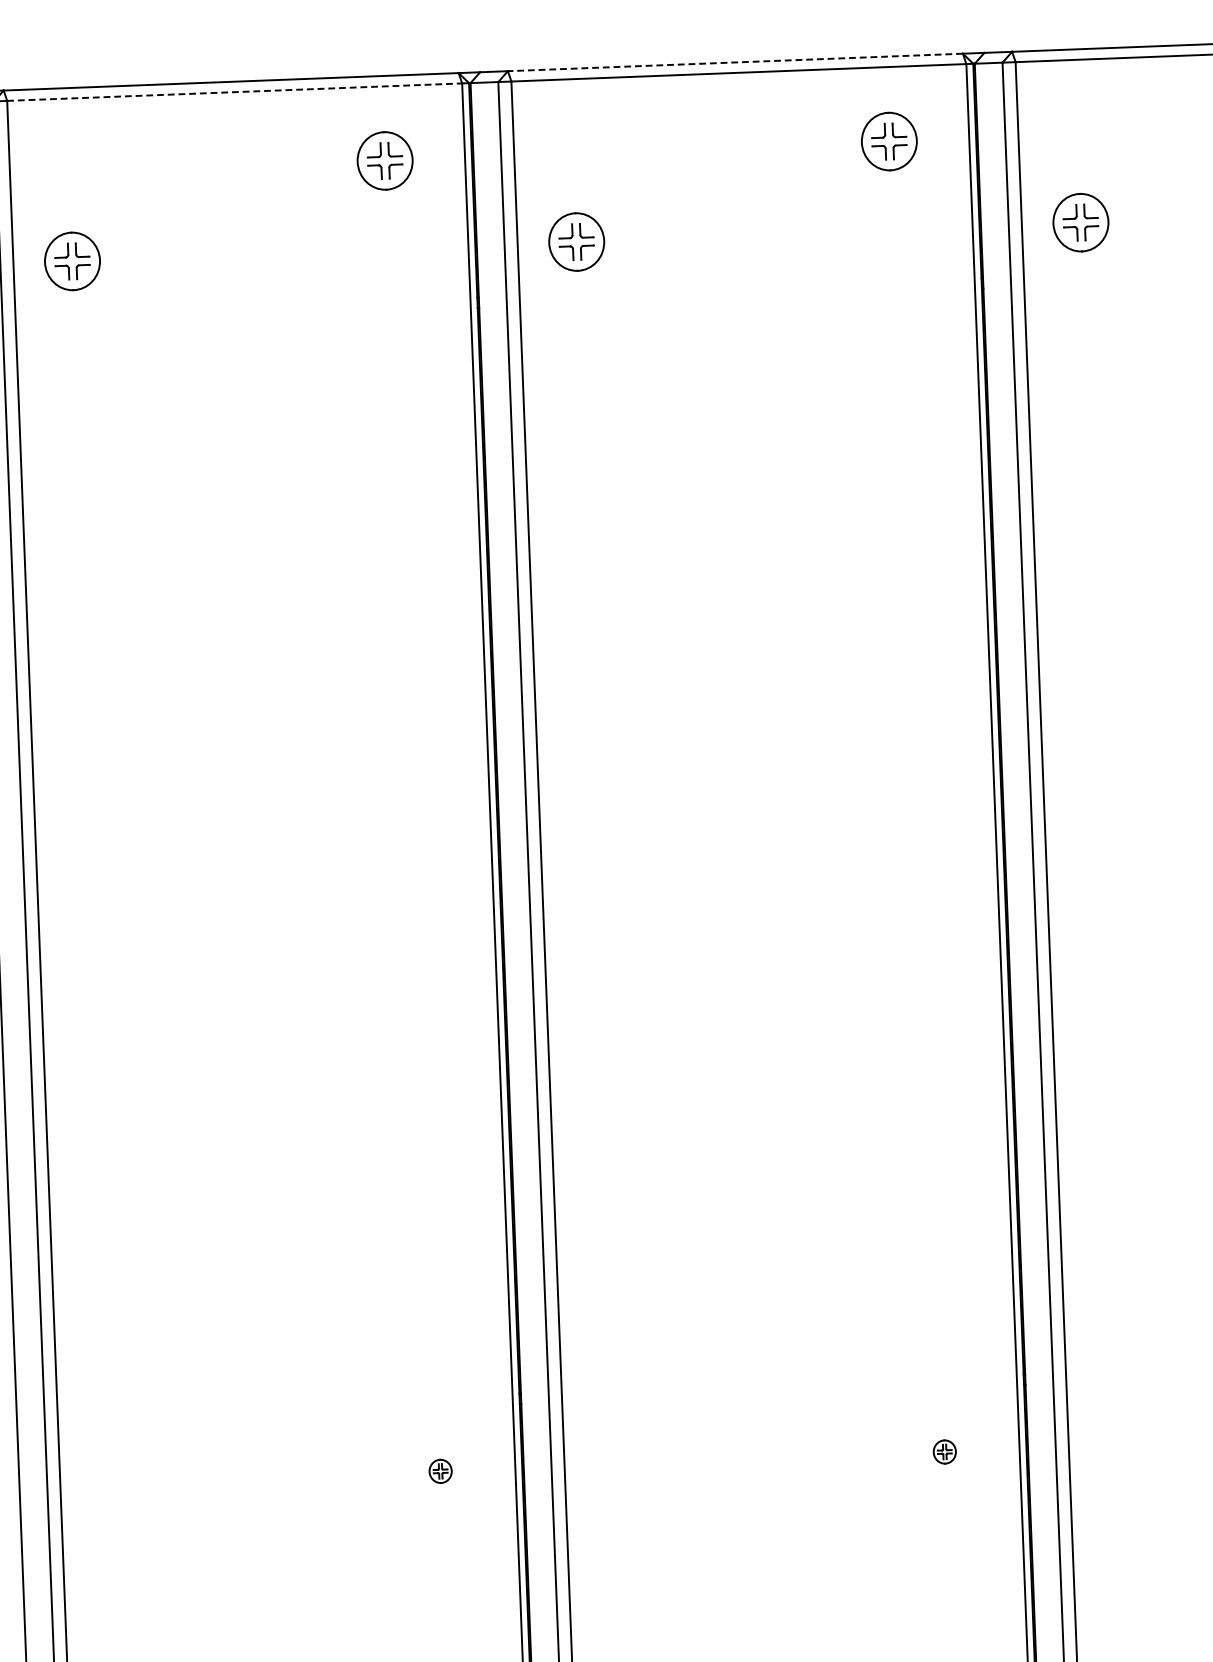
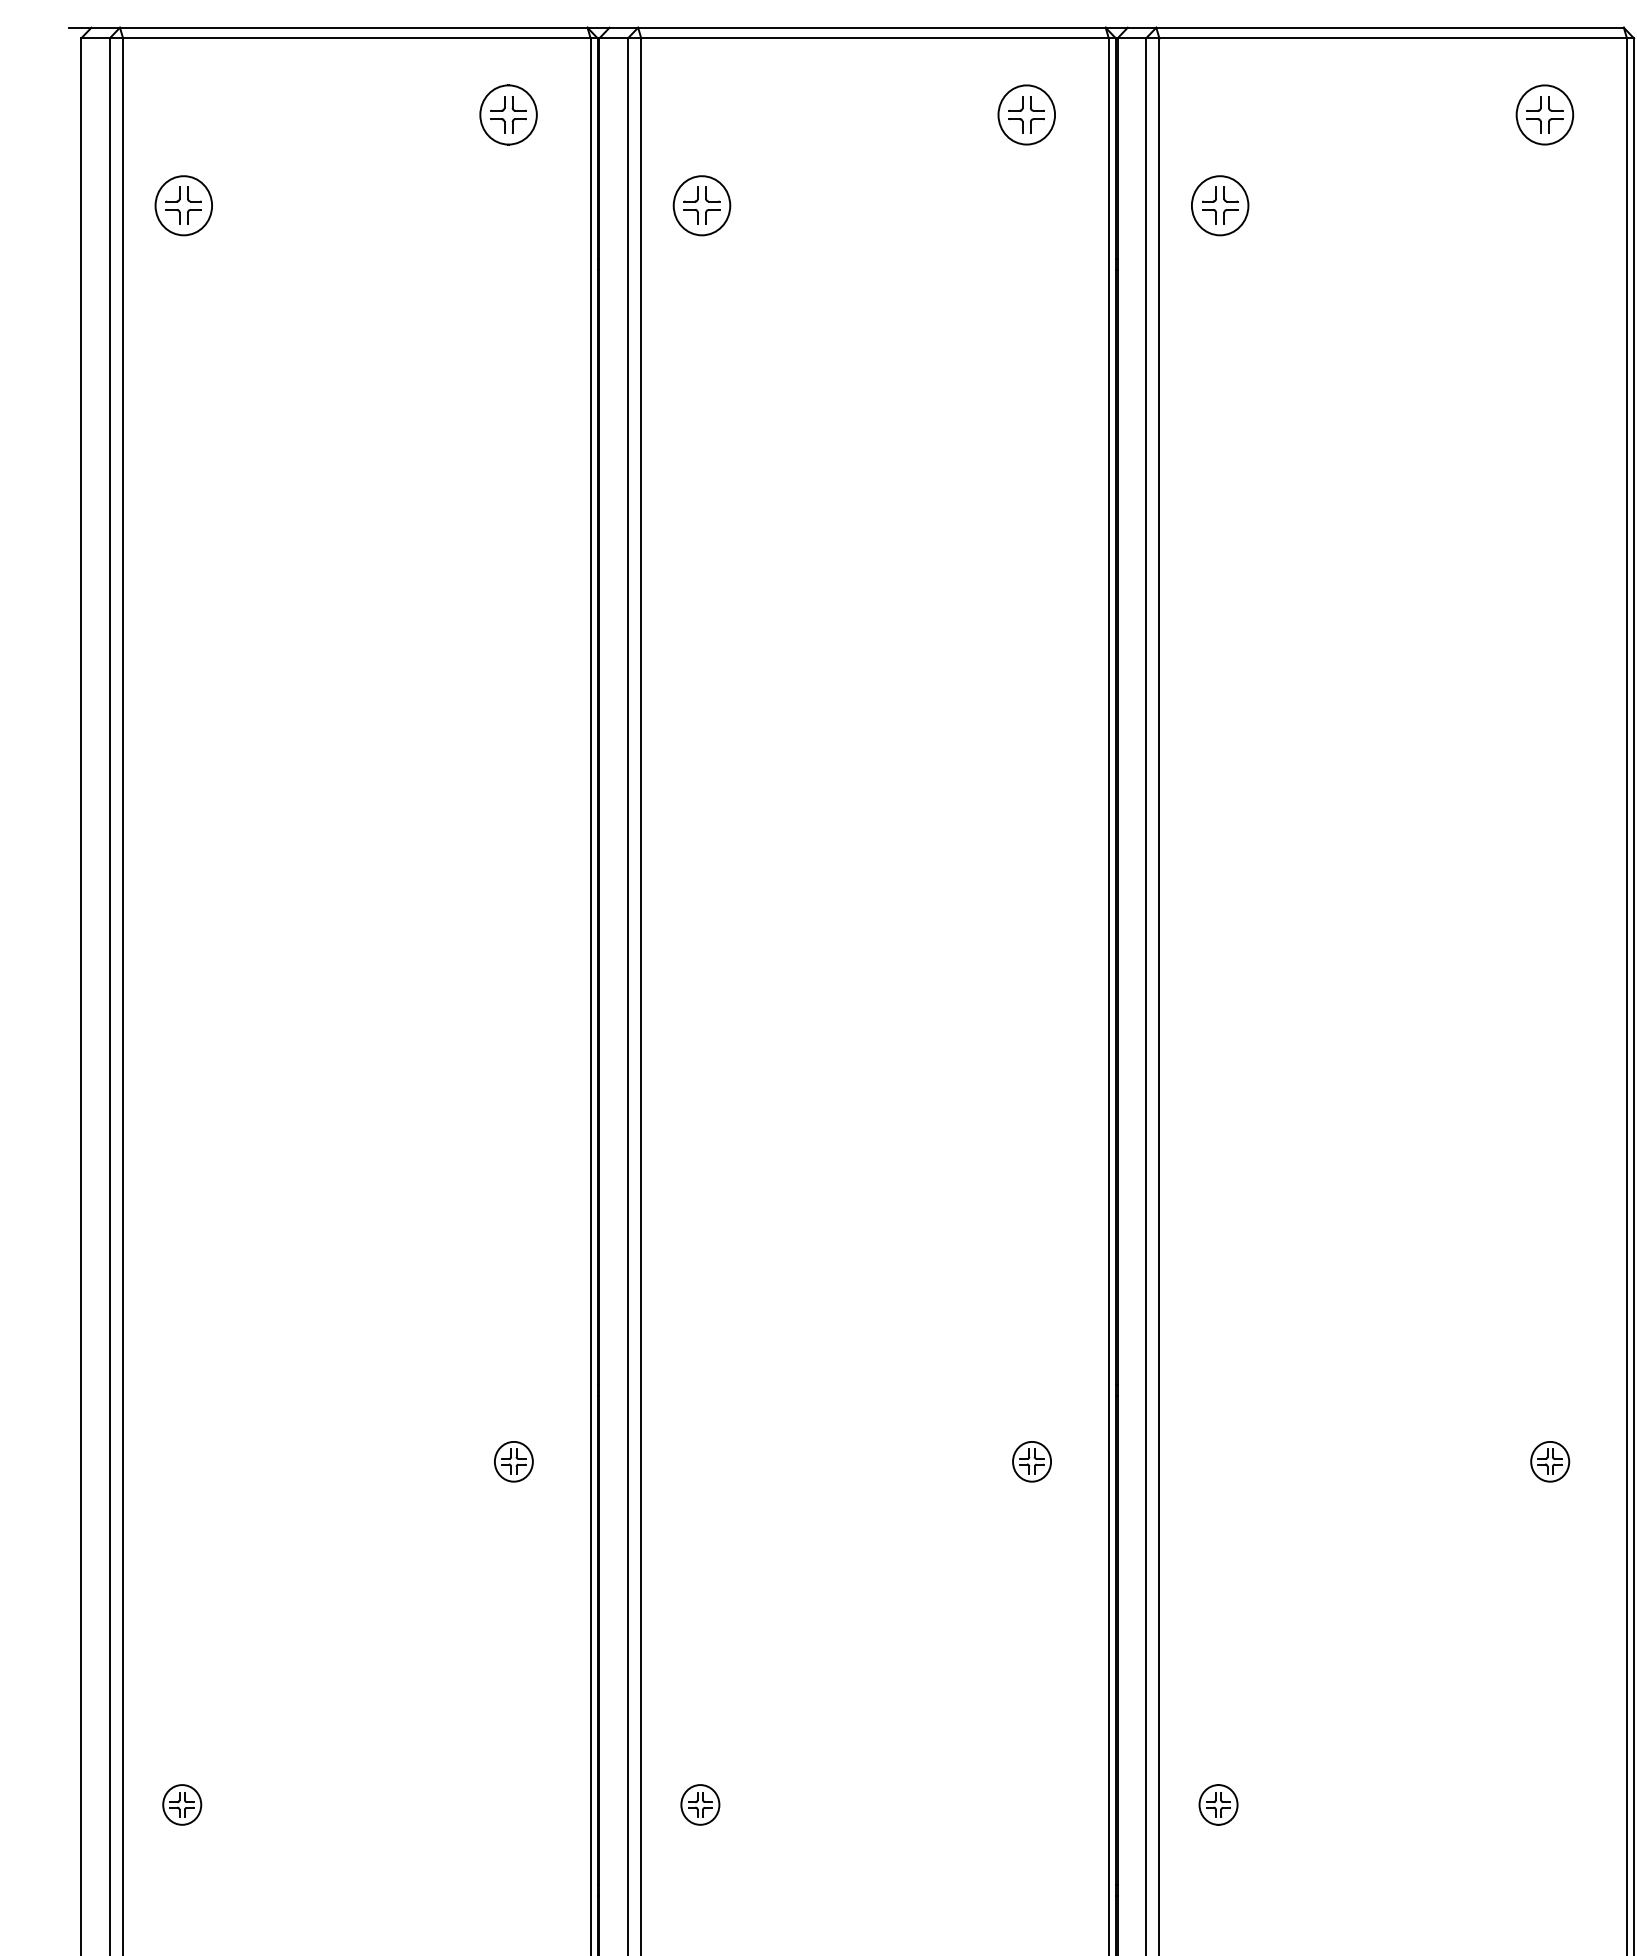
line: (735, 62) -> (871, 27), dashed -> solid
line: (234, 92) -> (356, 38), dashed -> solid
part: (944, 1451) -> (1031, 1461), size x1.67
part: (440, 1471) -> (513, 1461), size x1.67

